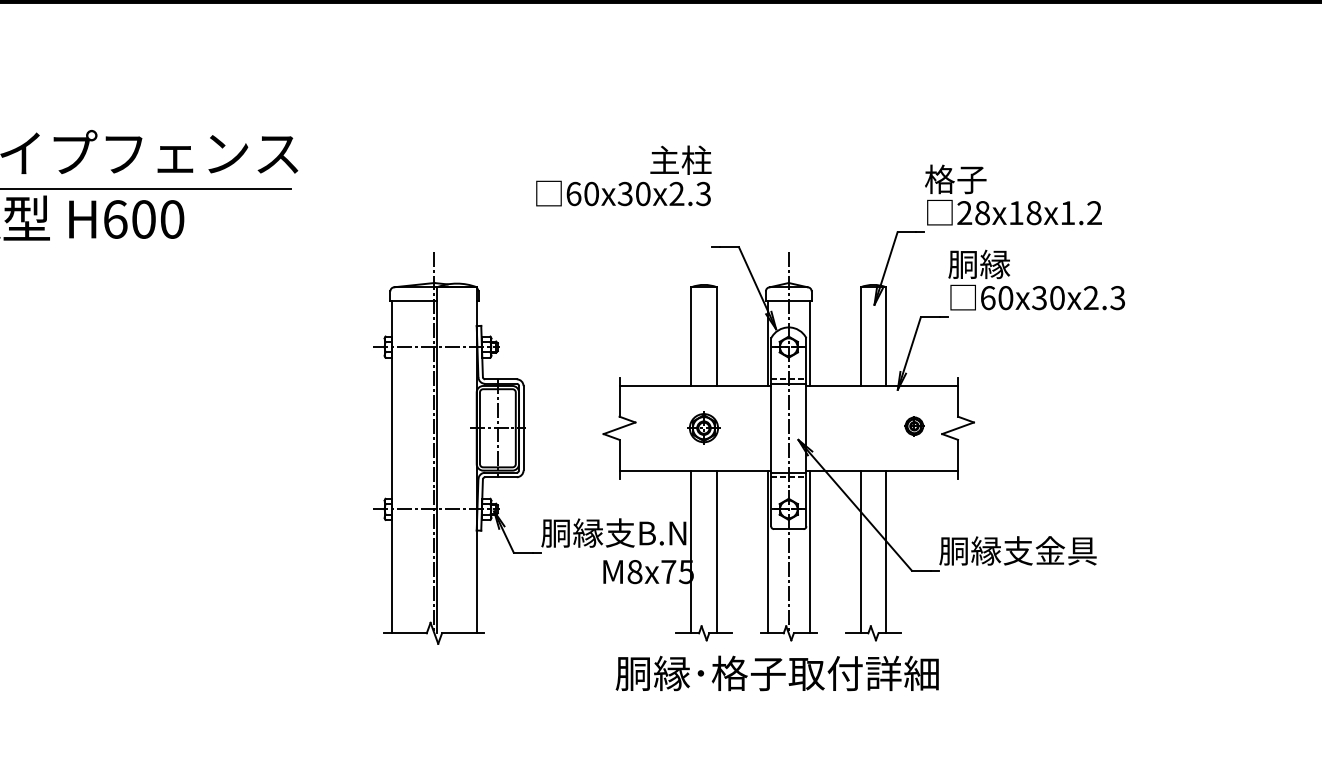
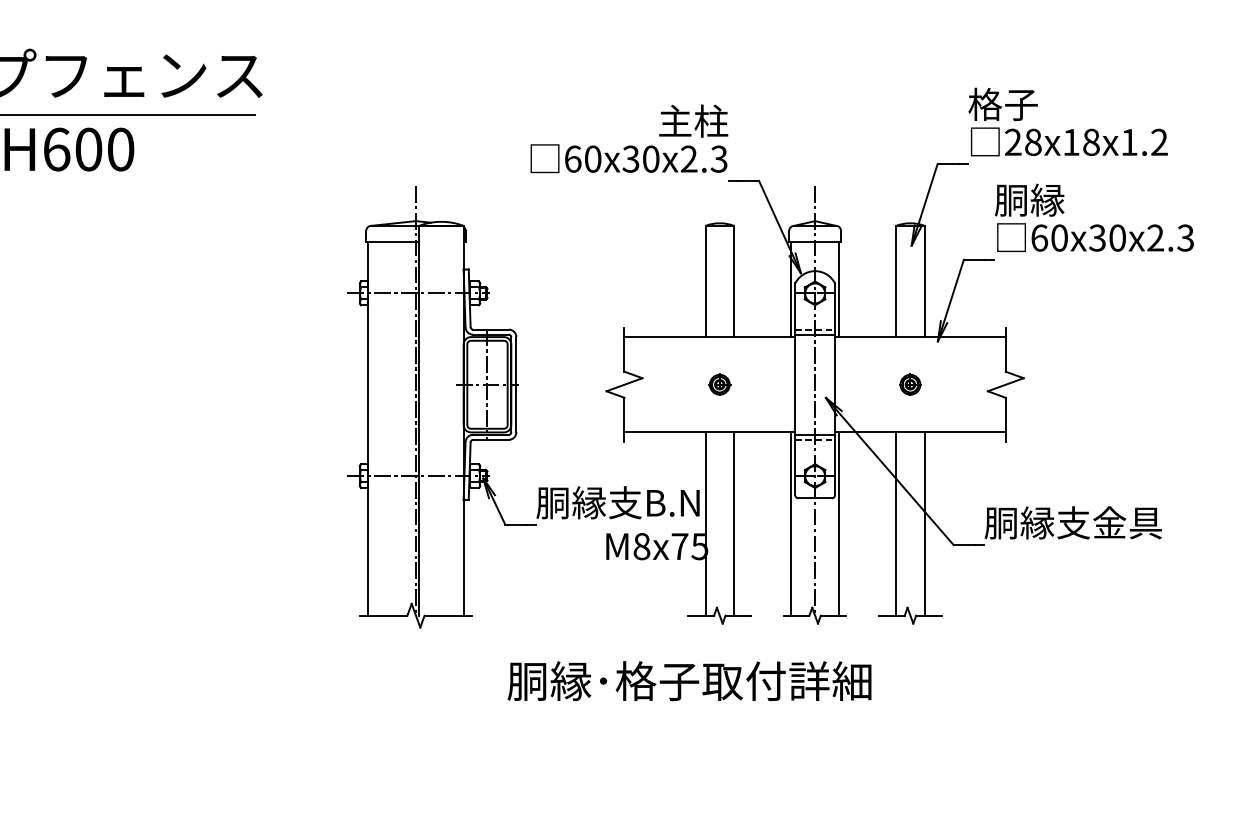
text: (623, 175) -> (628, 138), moved
part: (914, 426) -> (910, 384), moved
part: (704, 428) -> (720, 384), size x0.62
text: (776, 673) -> (688, 681), moved

